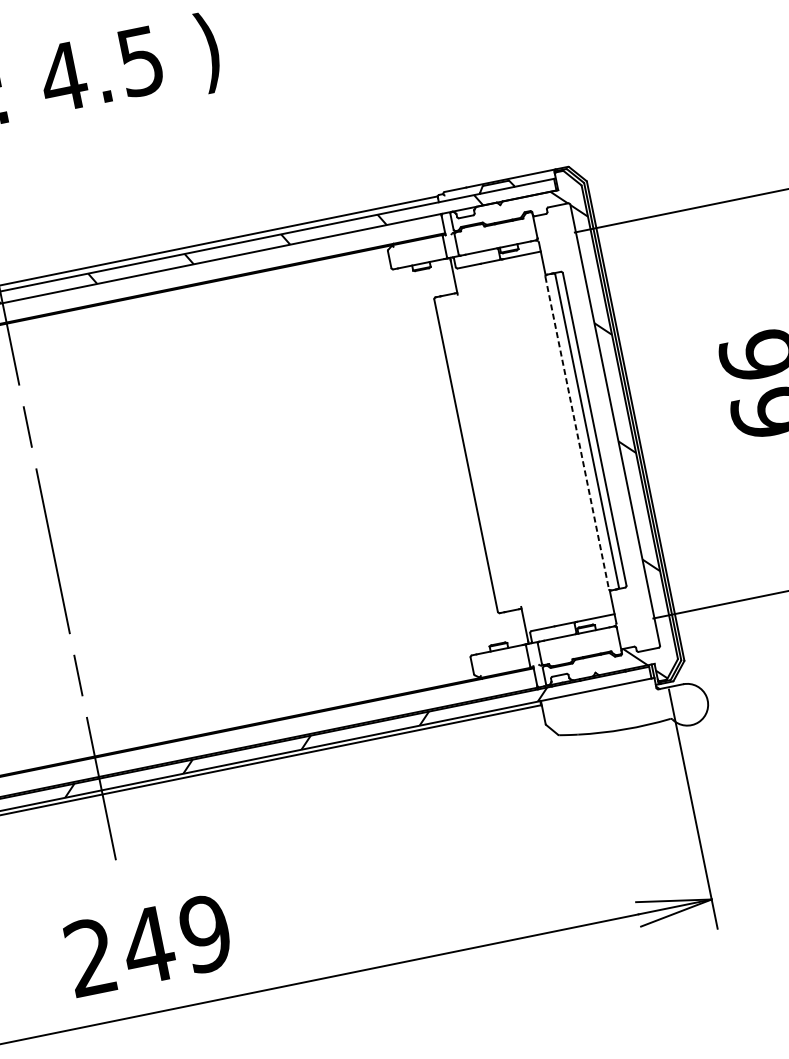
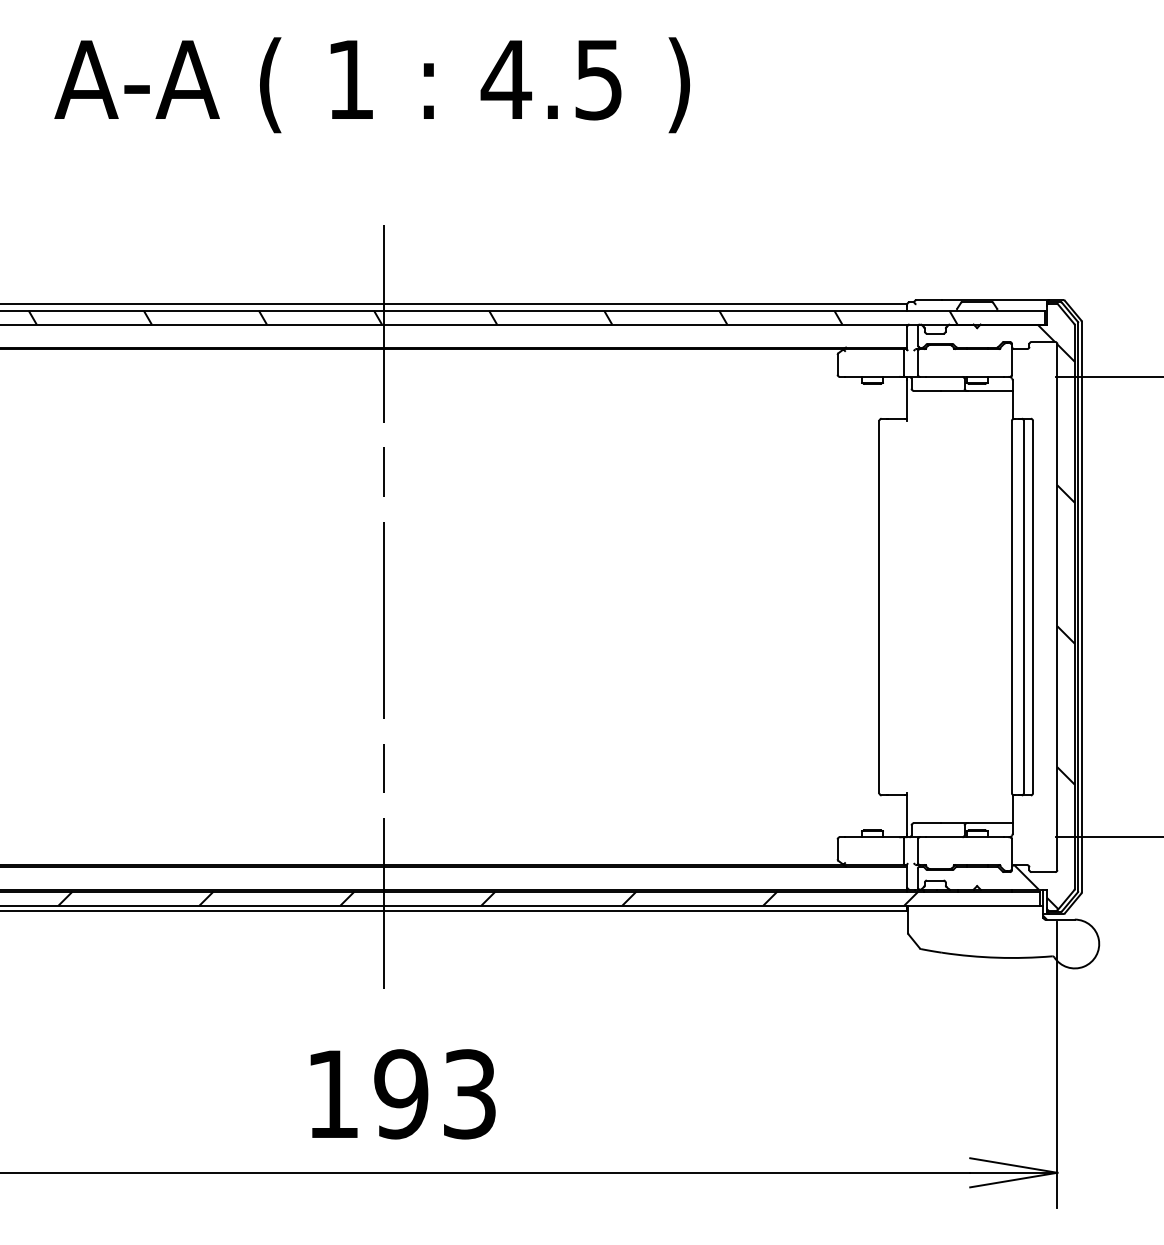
line: (577, 433) -> (1012, 607), dashed -> solid
text: (148, 945) -> (401, 1094), 249 -> 193

